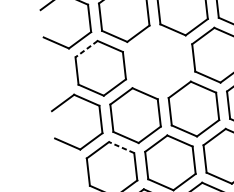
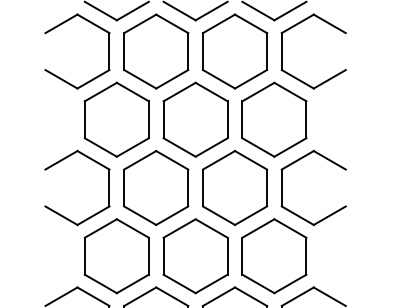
line: (86, 49) -> (100, 92), dashed -> solid
part: (158, 61) -> (195, 119), added
line: (121, 147) -> (132, 228), dashed -> solid

